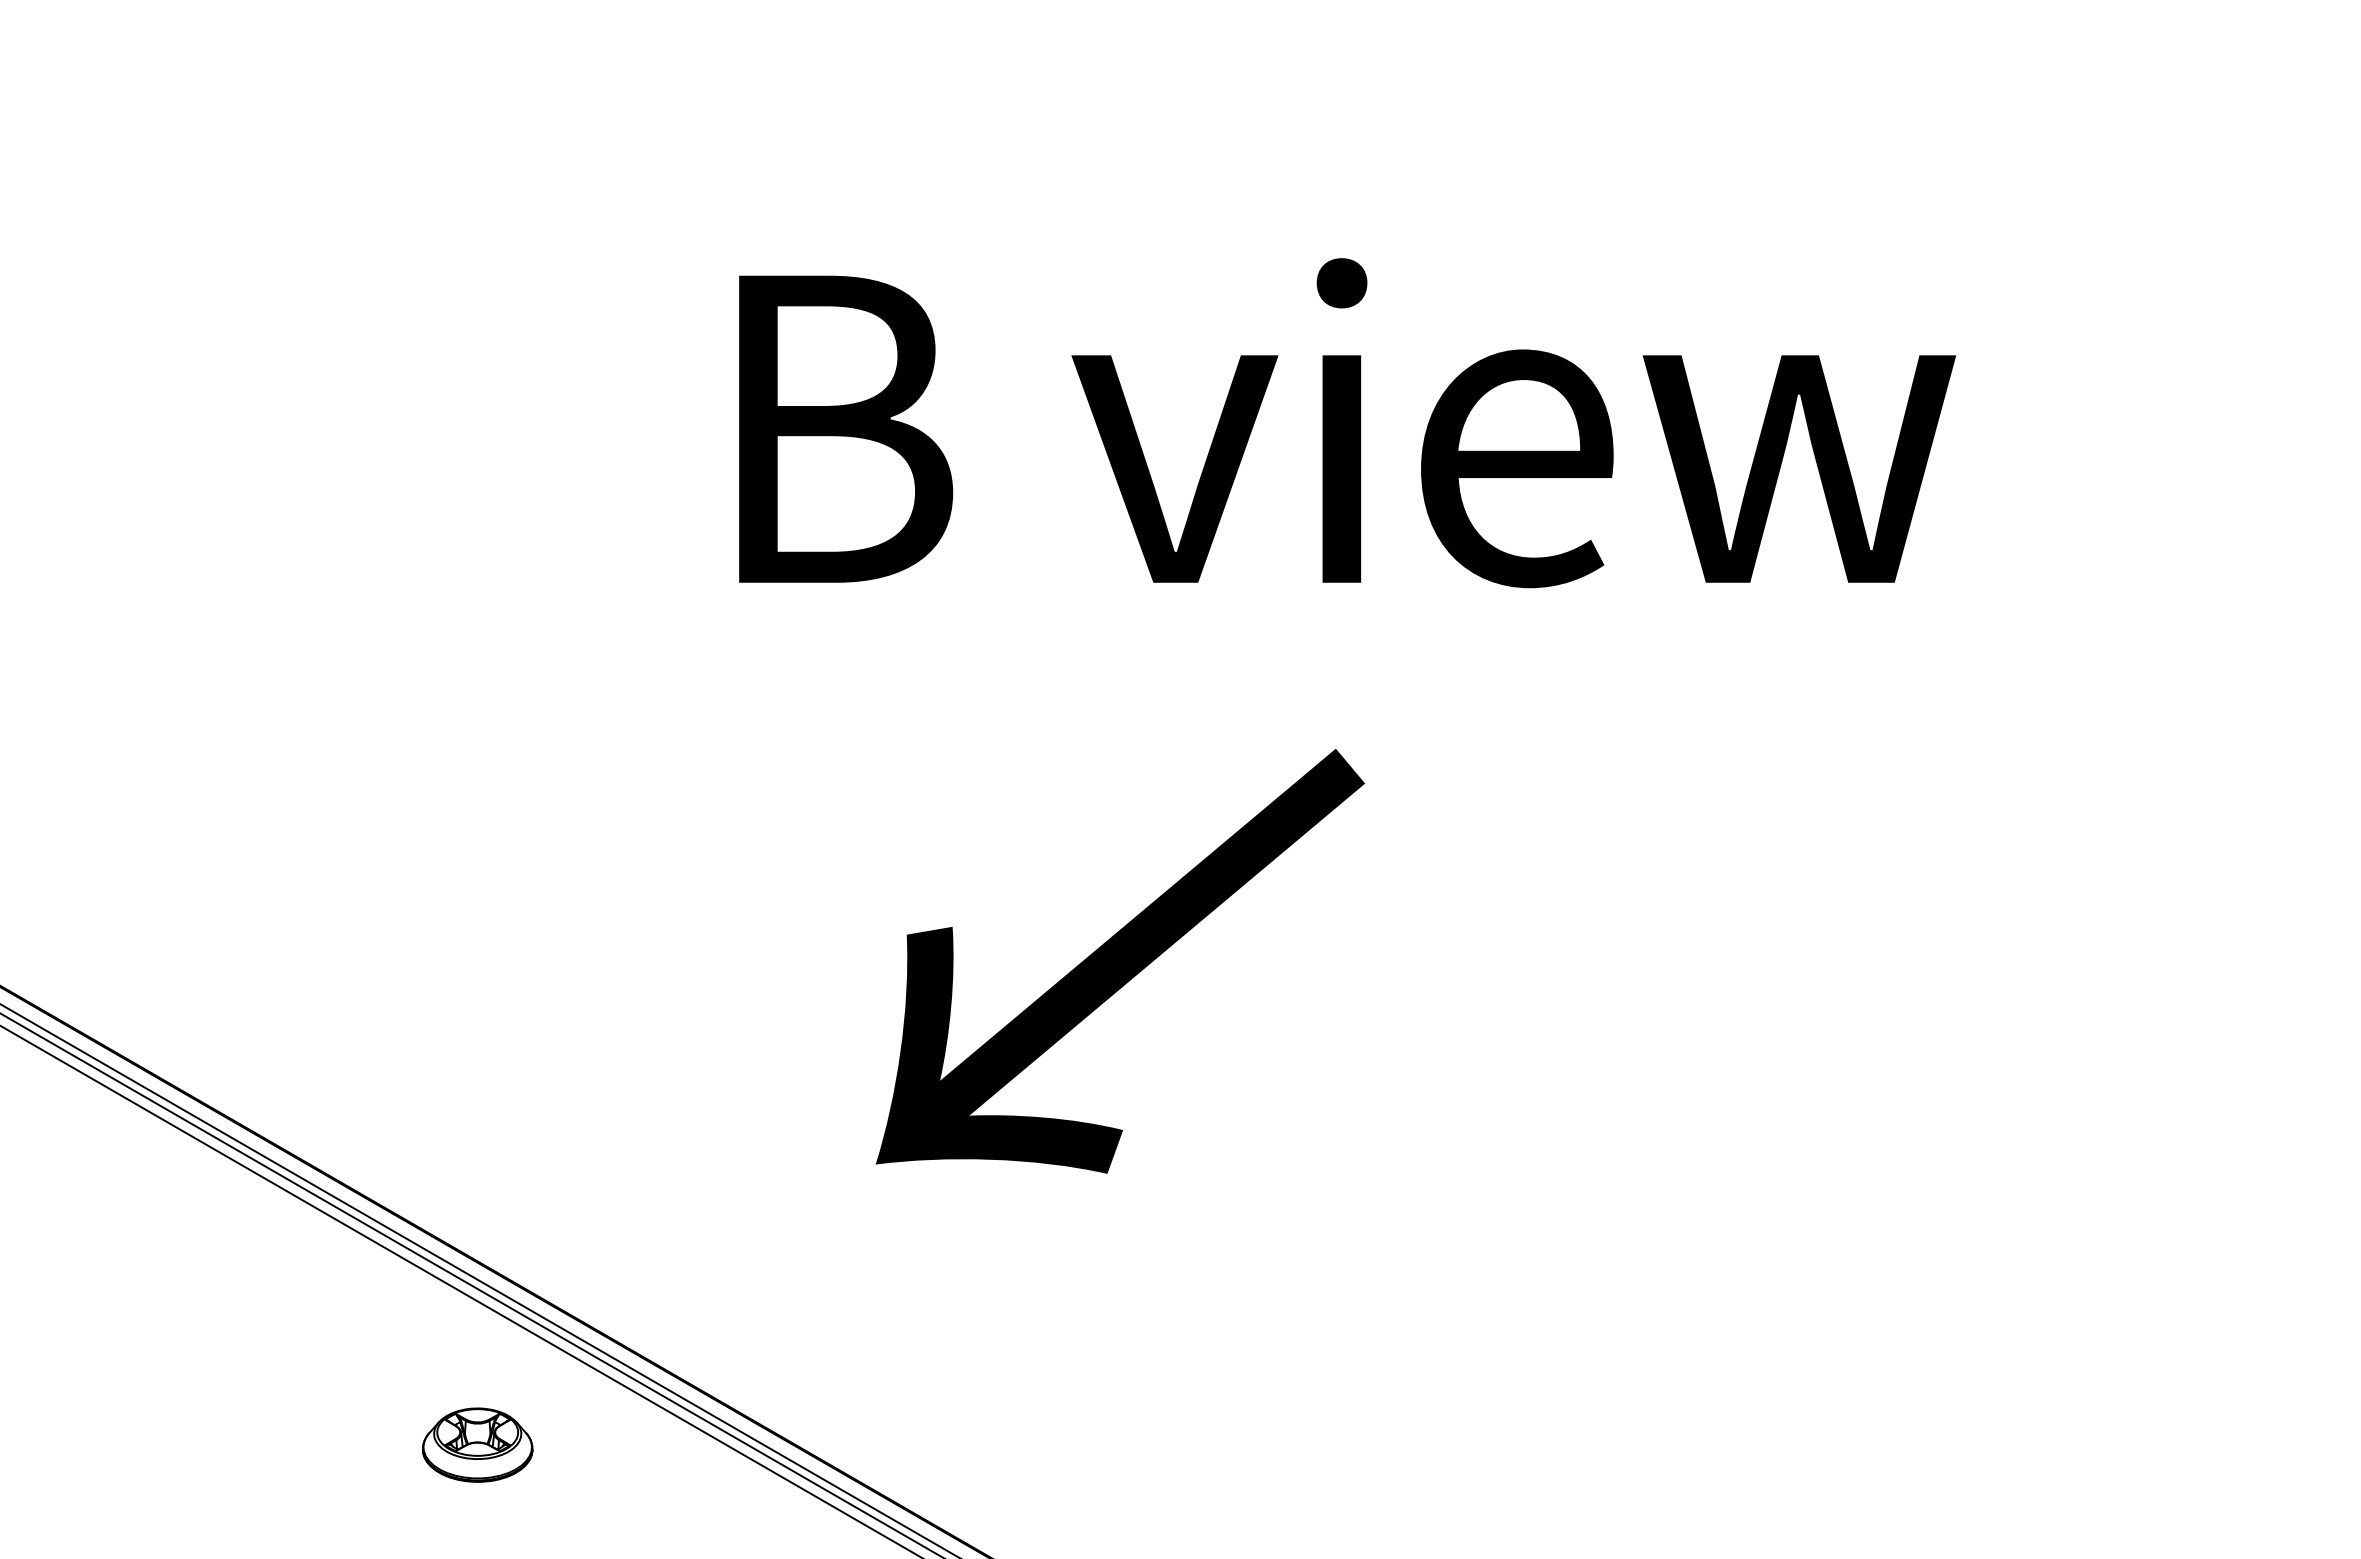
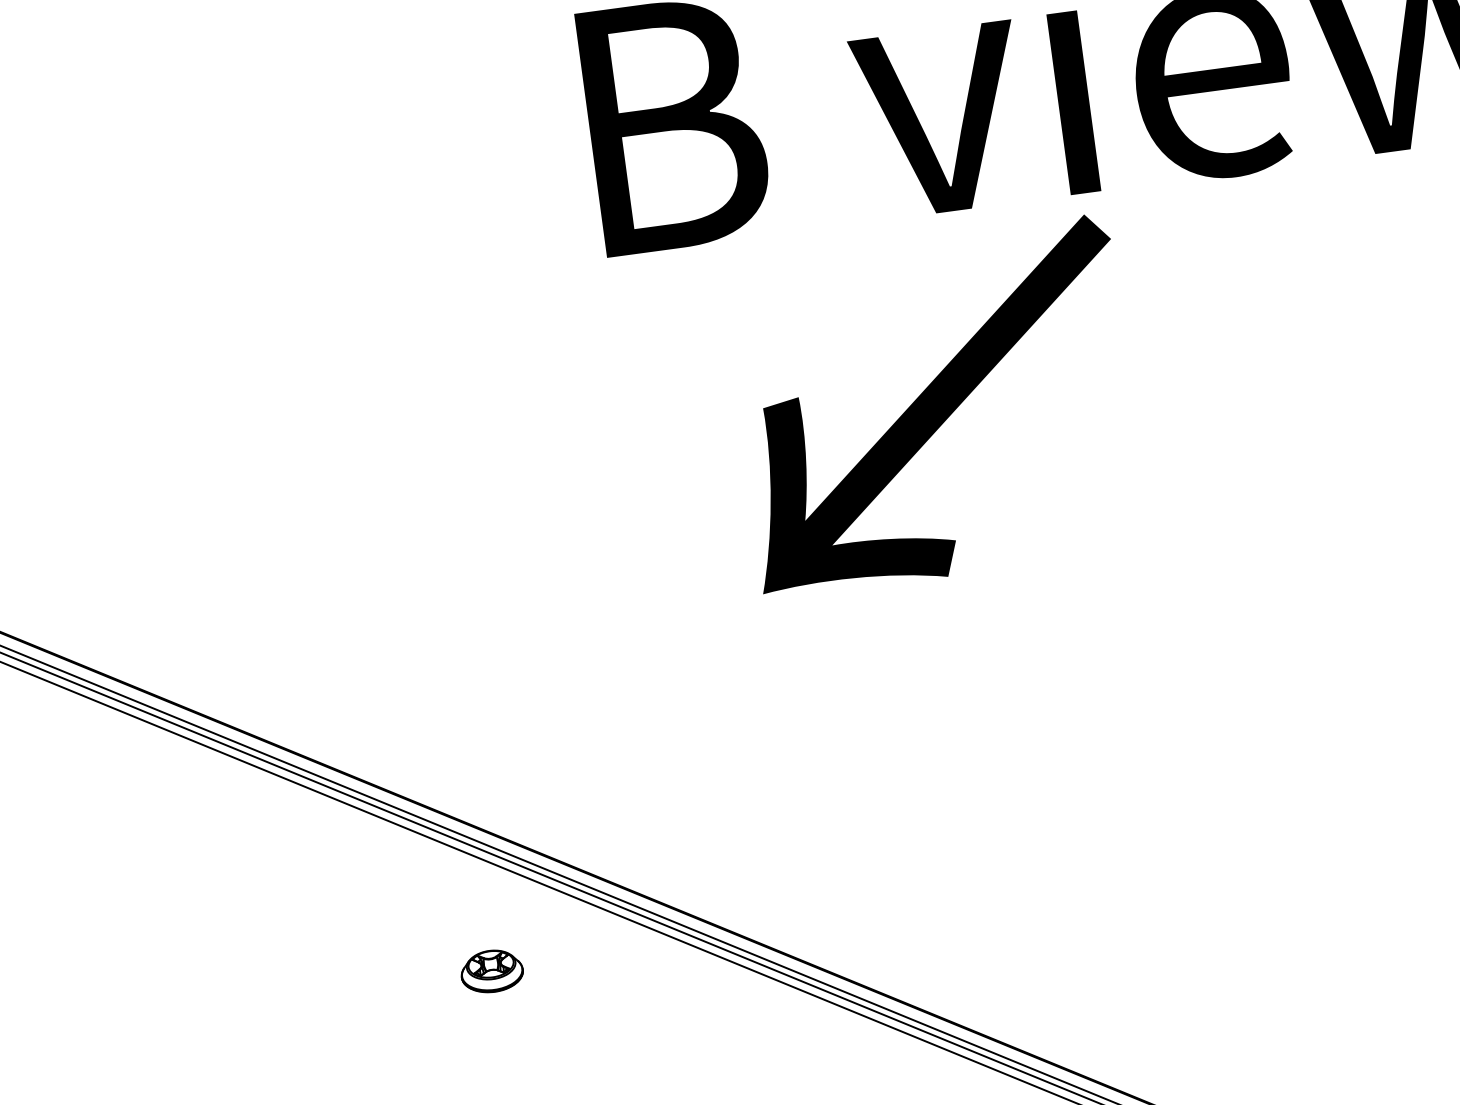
text: (1119, 961) -> (935, 406), moved
part: (477, 1444) -> (491, 970), size x0.7

